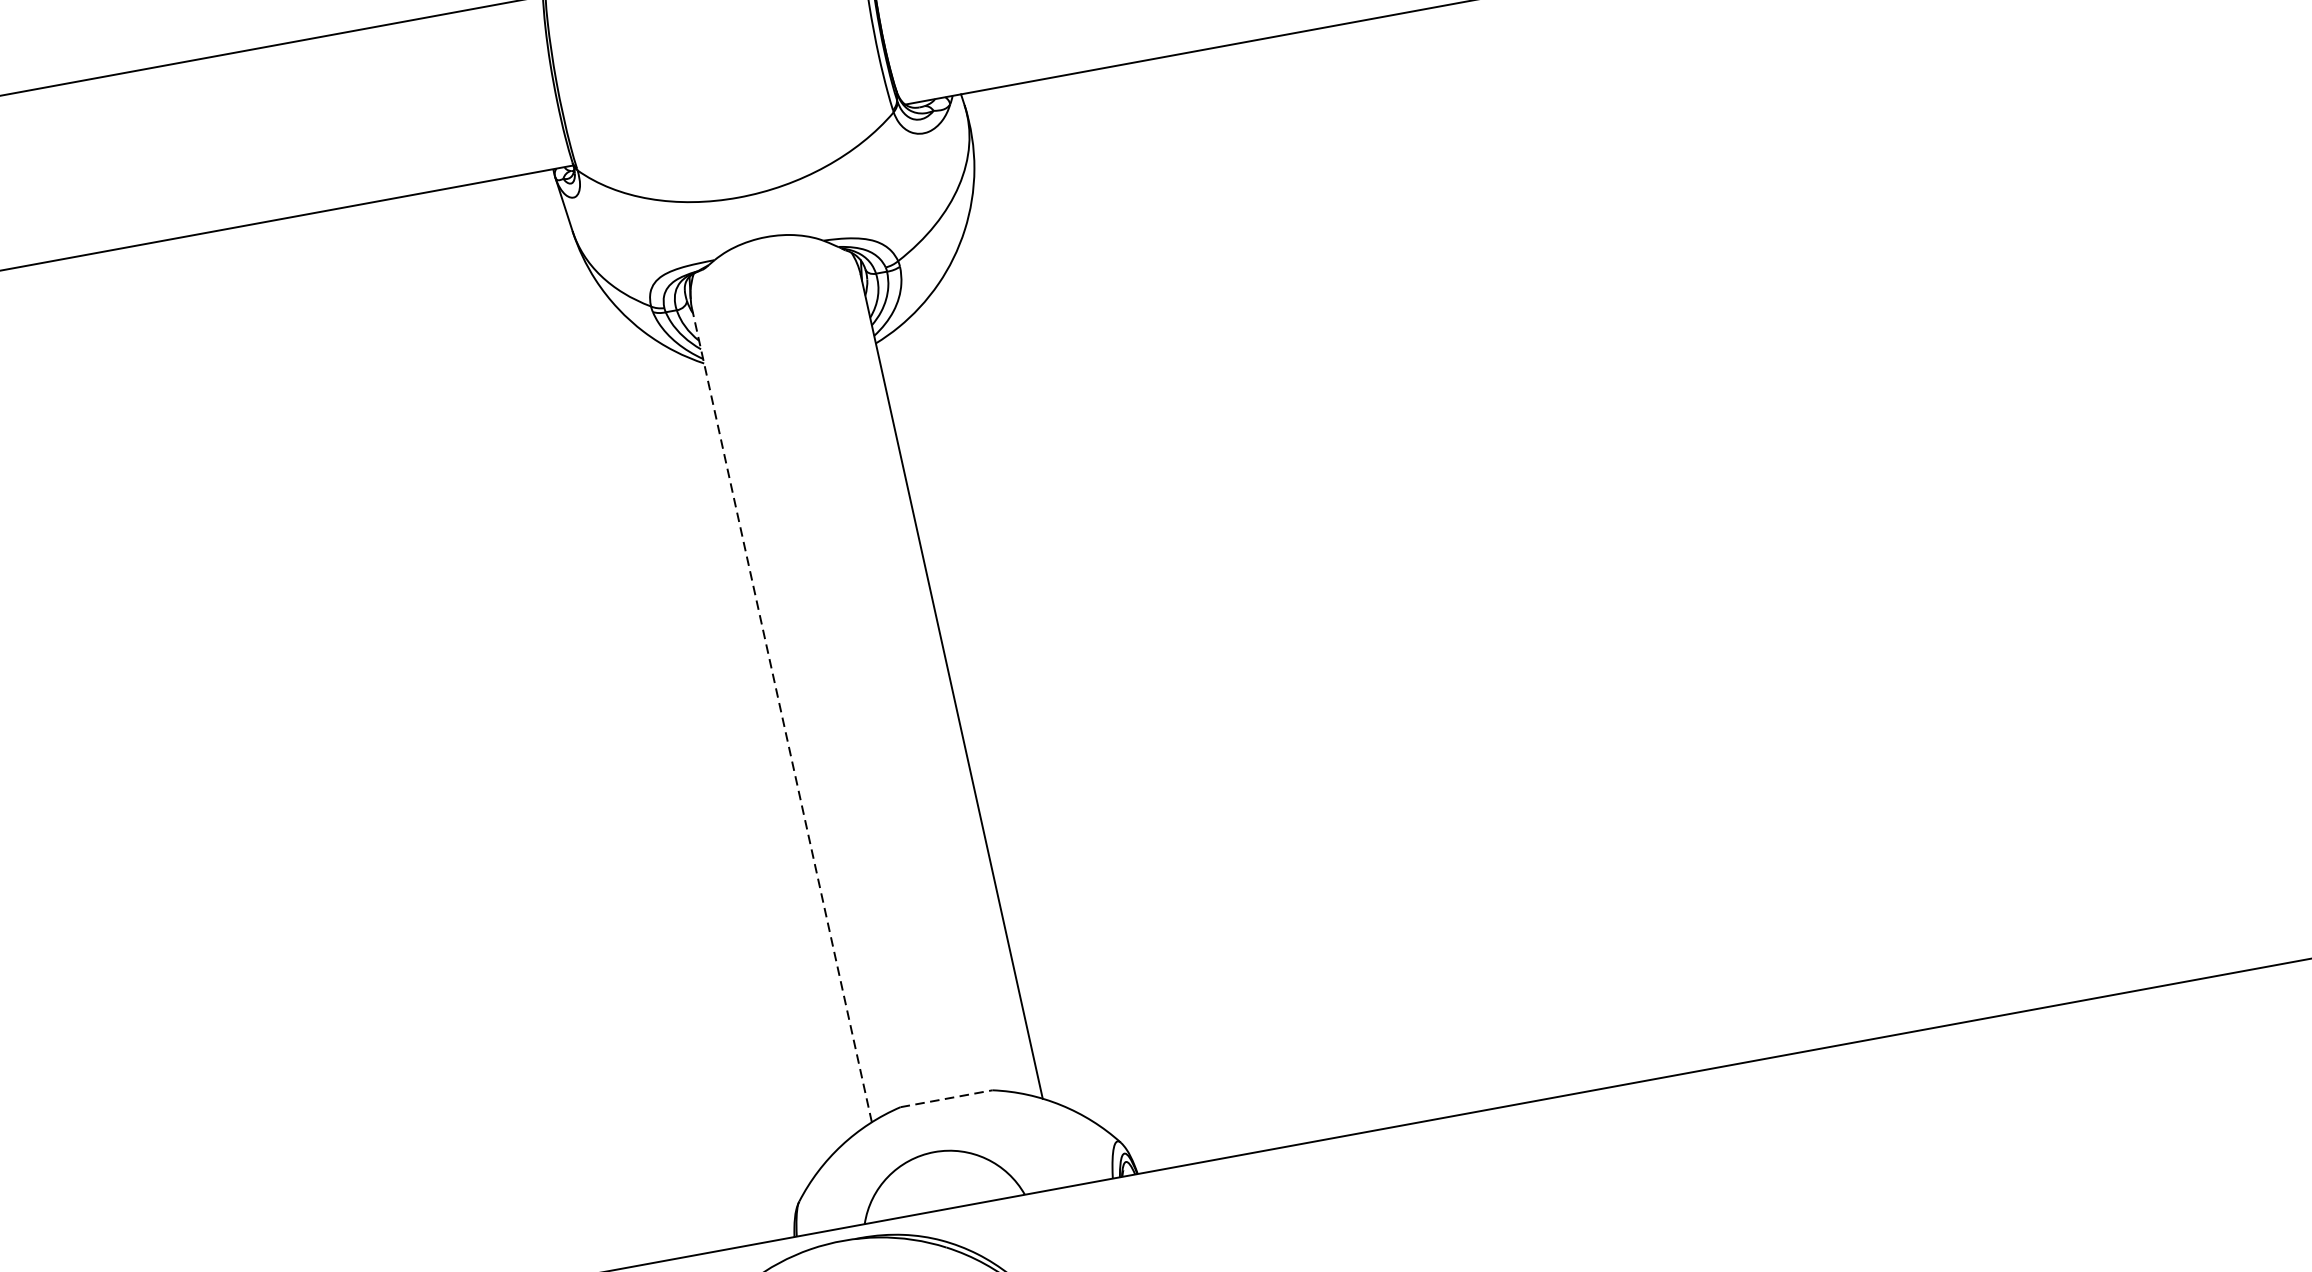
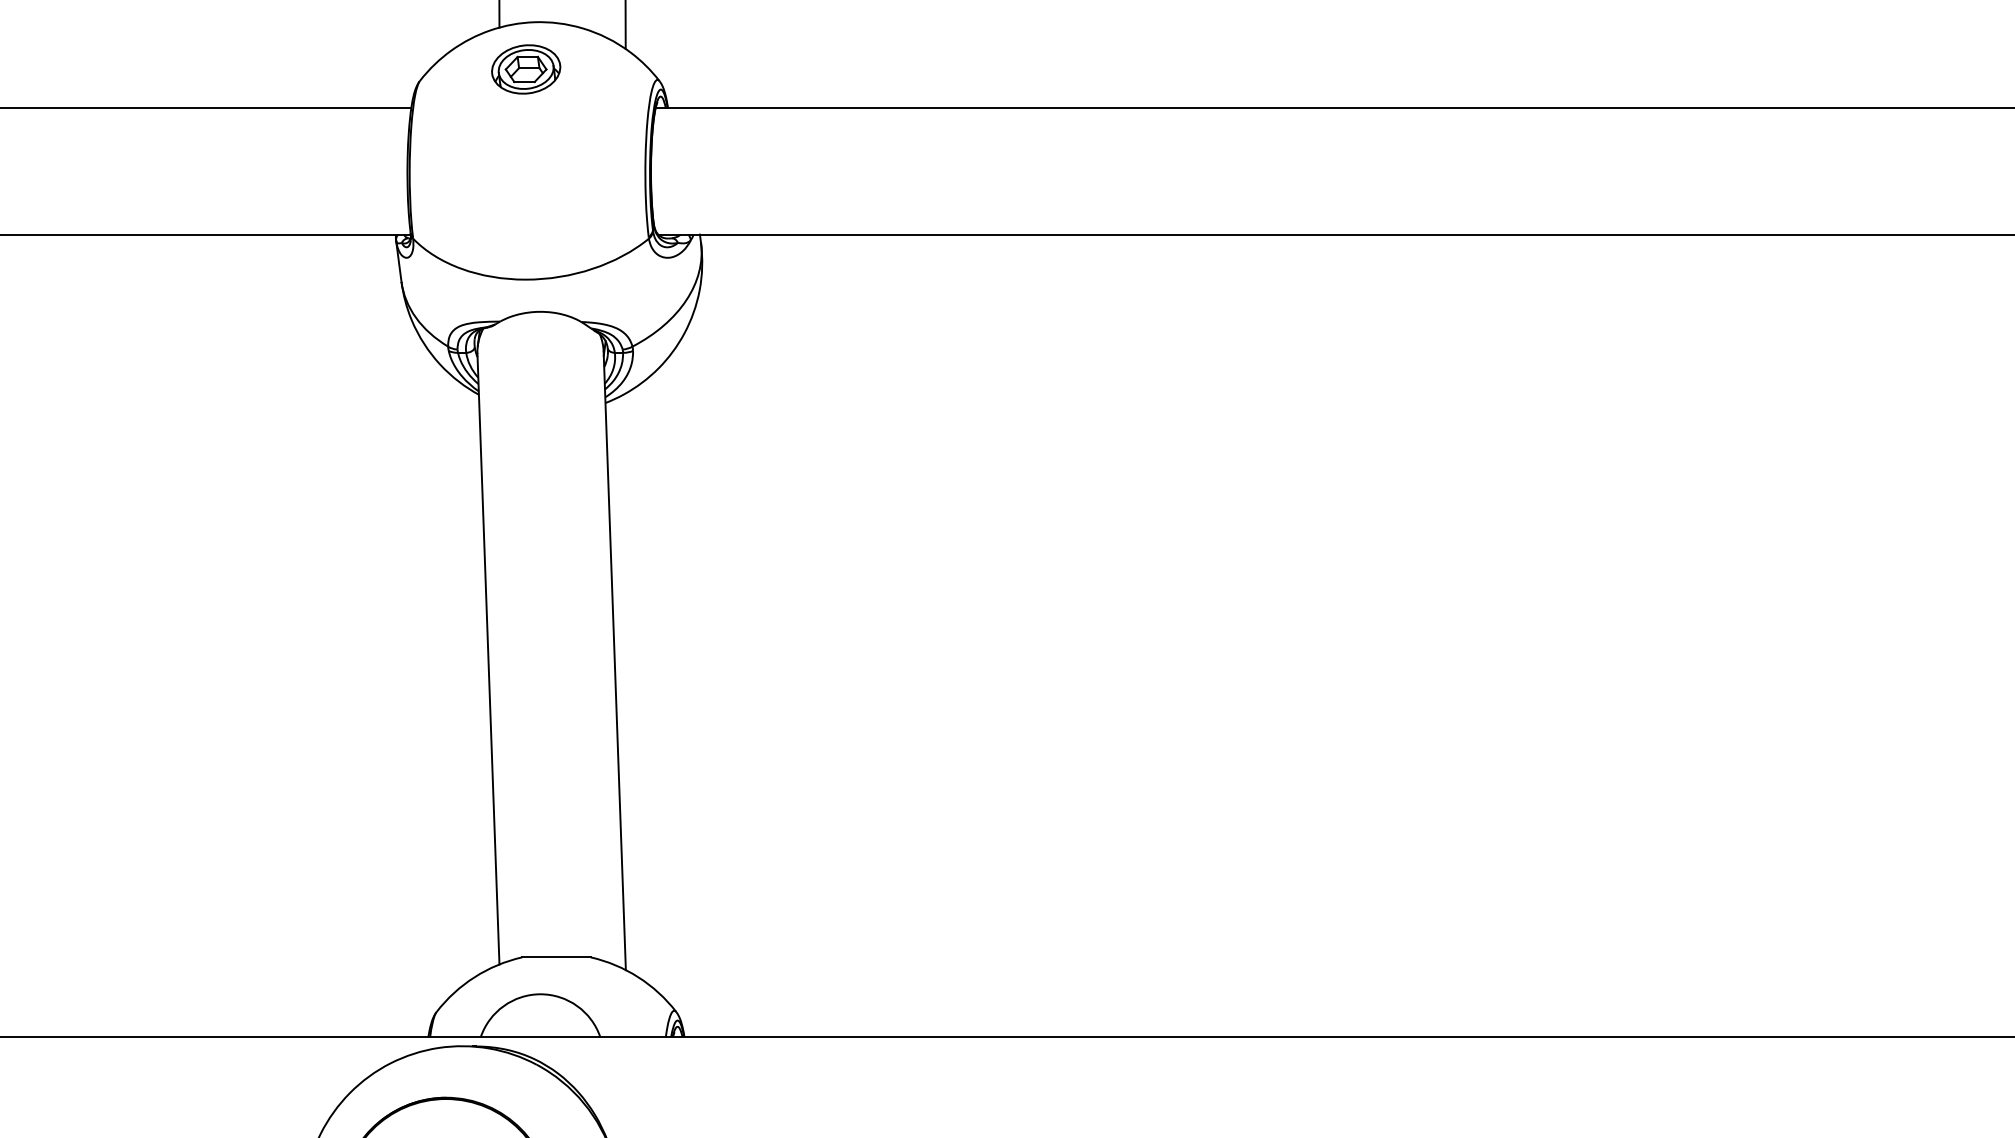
line: (781, 714) -> (488, 658), dashed -> solid
line: (946, 1098) -> (556, 957), dashed -> solid

